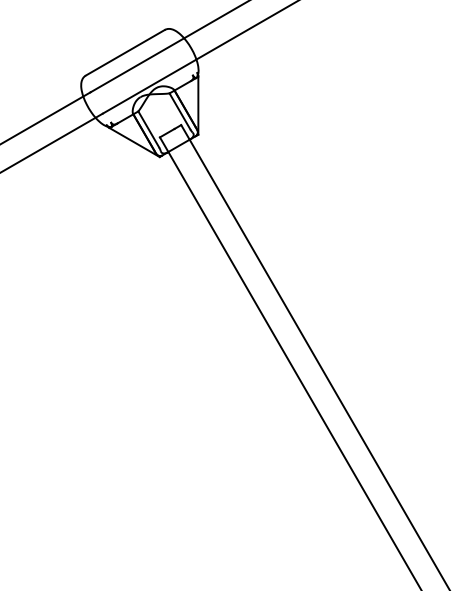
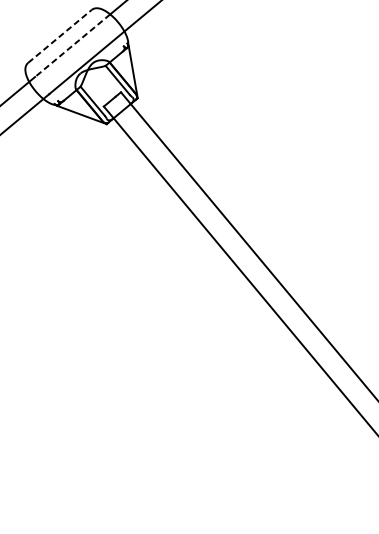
line: (125, 52) -> (60, 36), solid -> dashed
line: (136, 65) -> (71, 46), solid -> dashed

